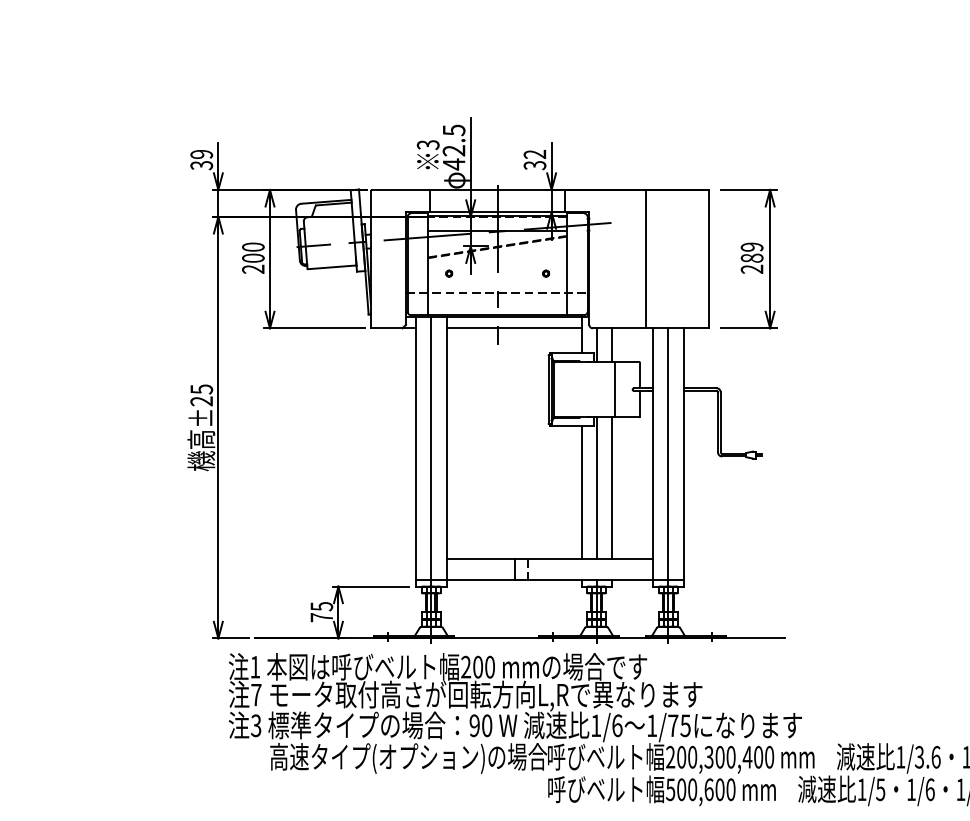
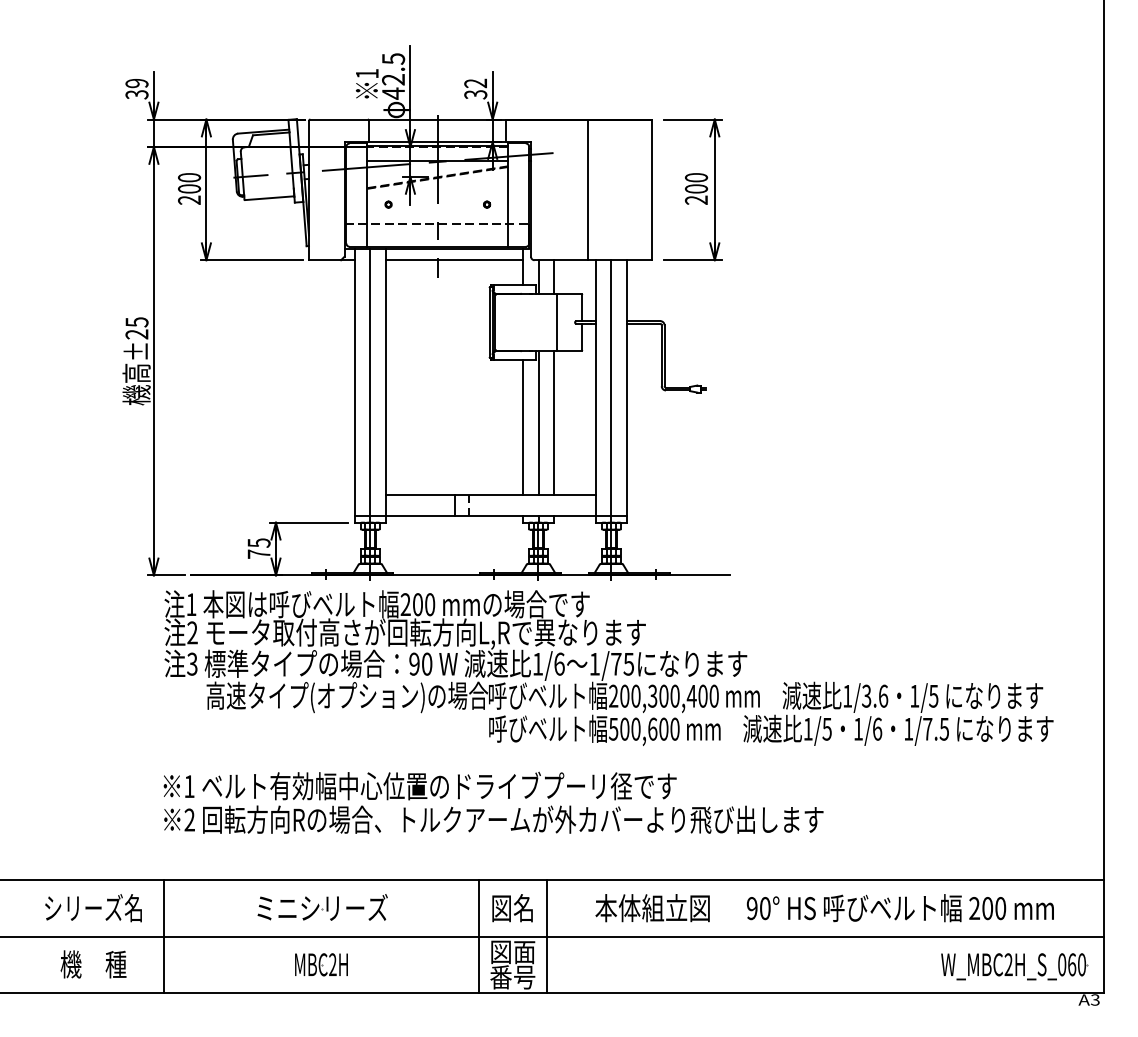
text: (427, 144) -> (366, 73), 3 -> 1
text: (752, 252) -> (696, 183), 289 -> 200
text: (256, 694) -> (192, 632), 7 -> 2

